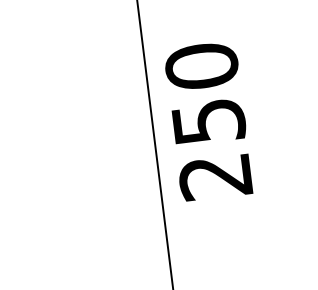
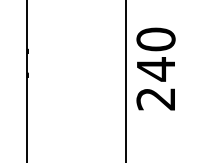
text: (209, 121) -> (156, 69), 250 -> 240

